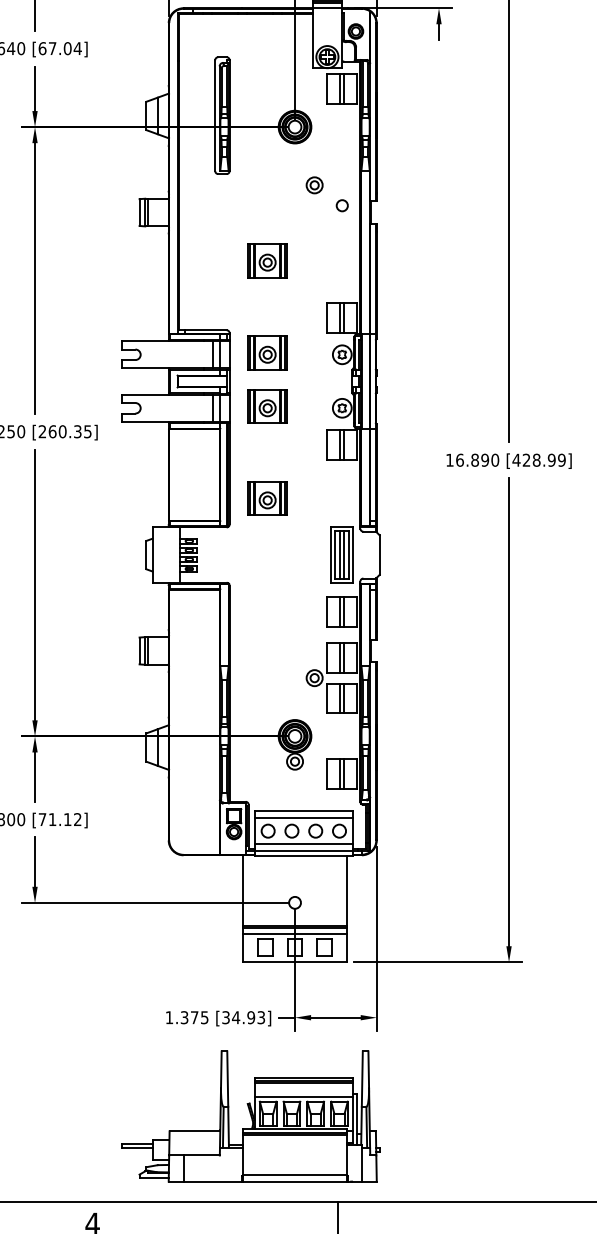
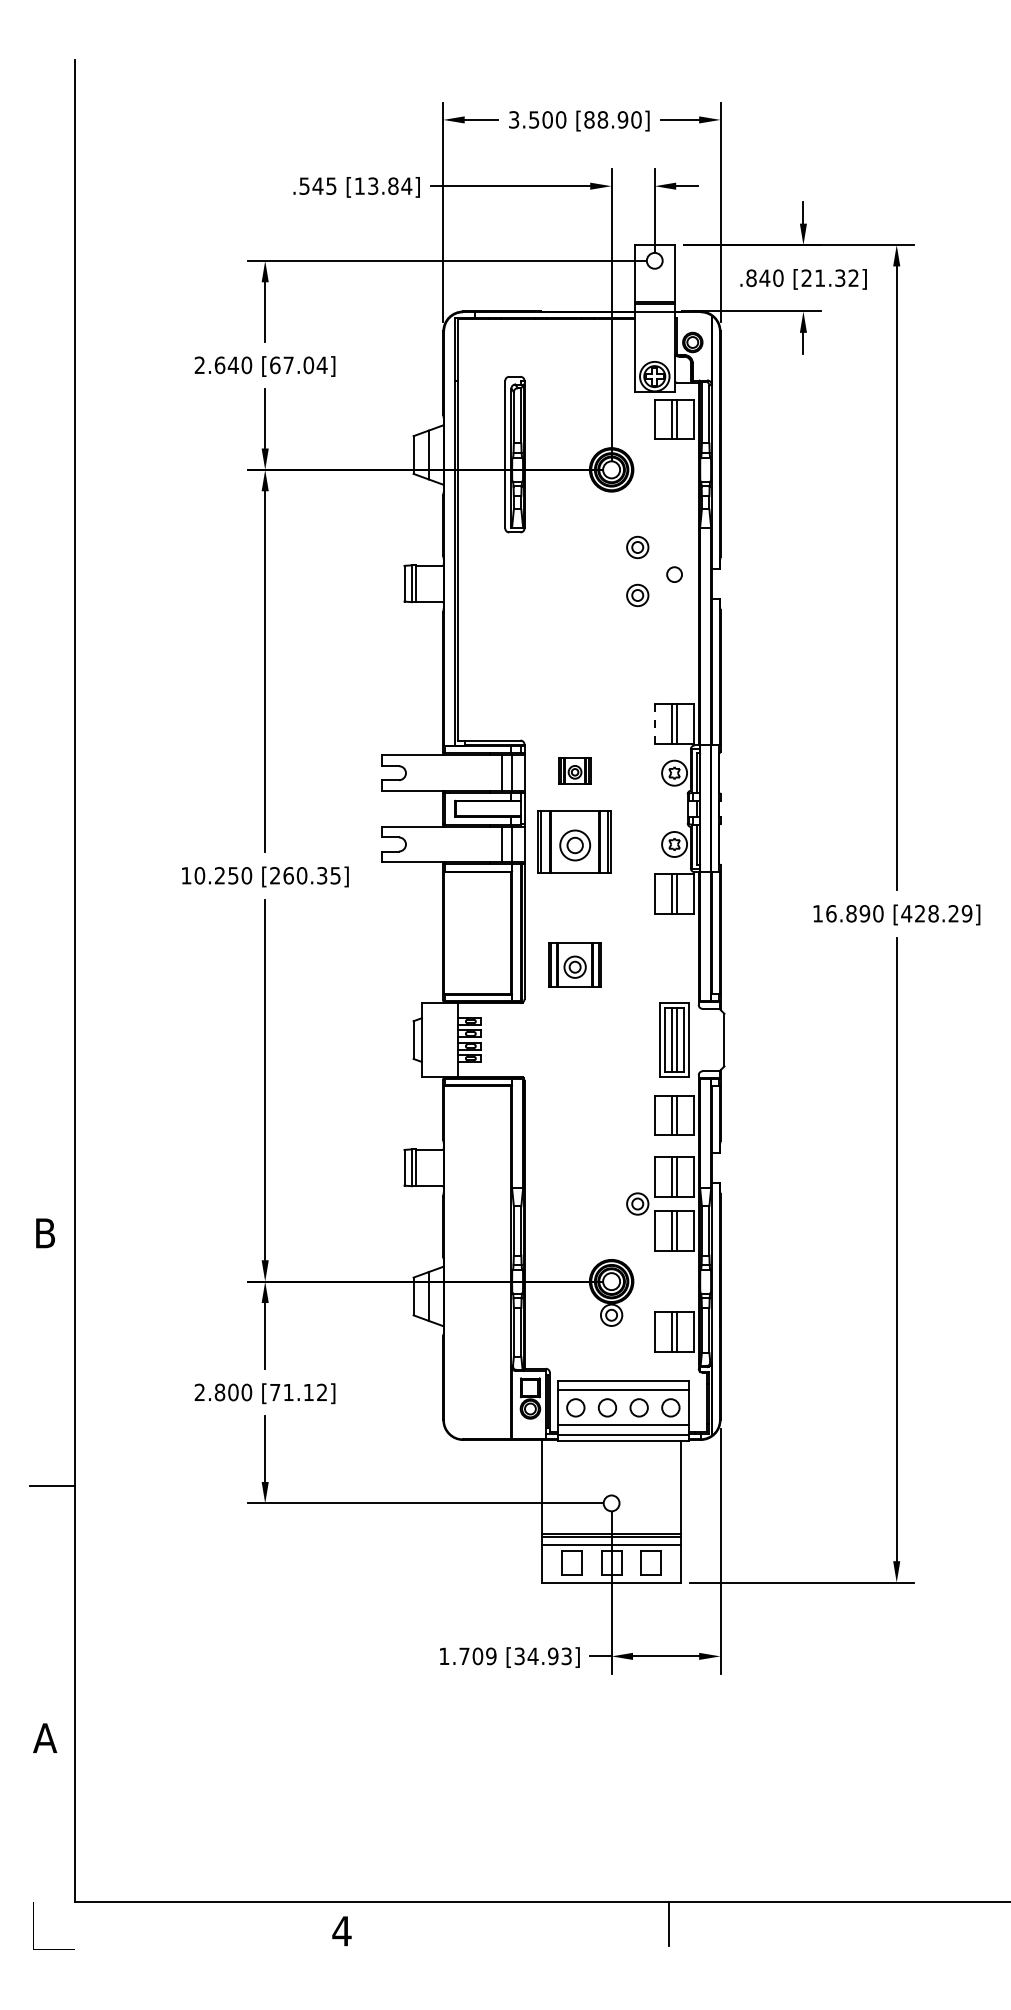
part: (314, 221) -> (637, 595), added
part: (267, 260) -> (574, 647), removed
line: (327, 317) -> (654, 723), solid -> dashed
part: (267, 352) -> (574, 770), size x0.6
part: (267, 406) -> (574, 841), size x1.4
text: (551, 460) -> (953, 913), [428.99] -> [428.29]
text: (194, 1017) -> (477, 1656), 1.375 -> 1.709
part: (250, 1116) -> (552, 1787), removed

